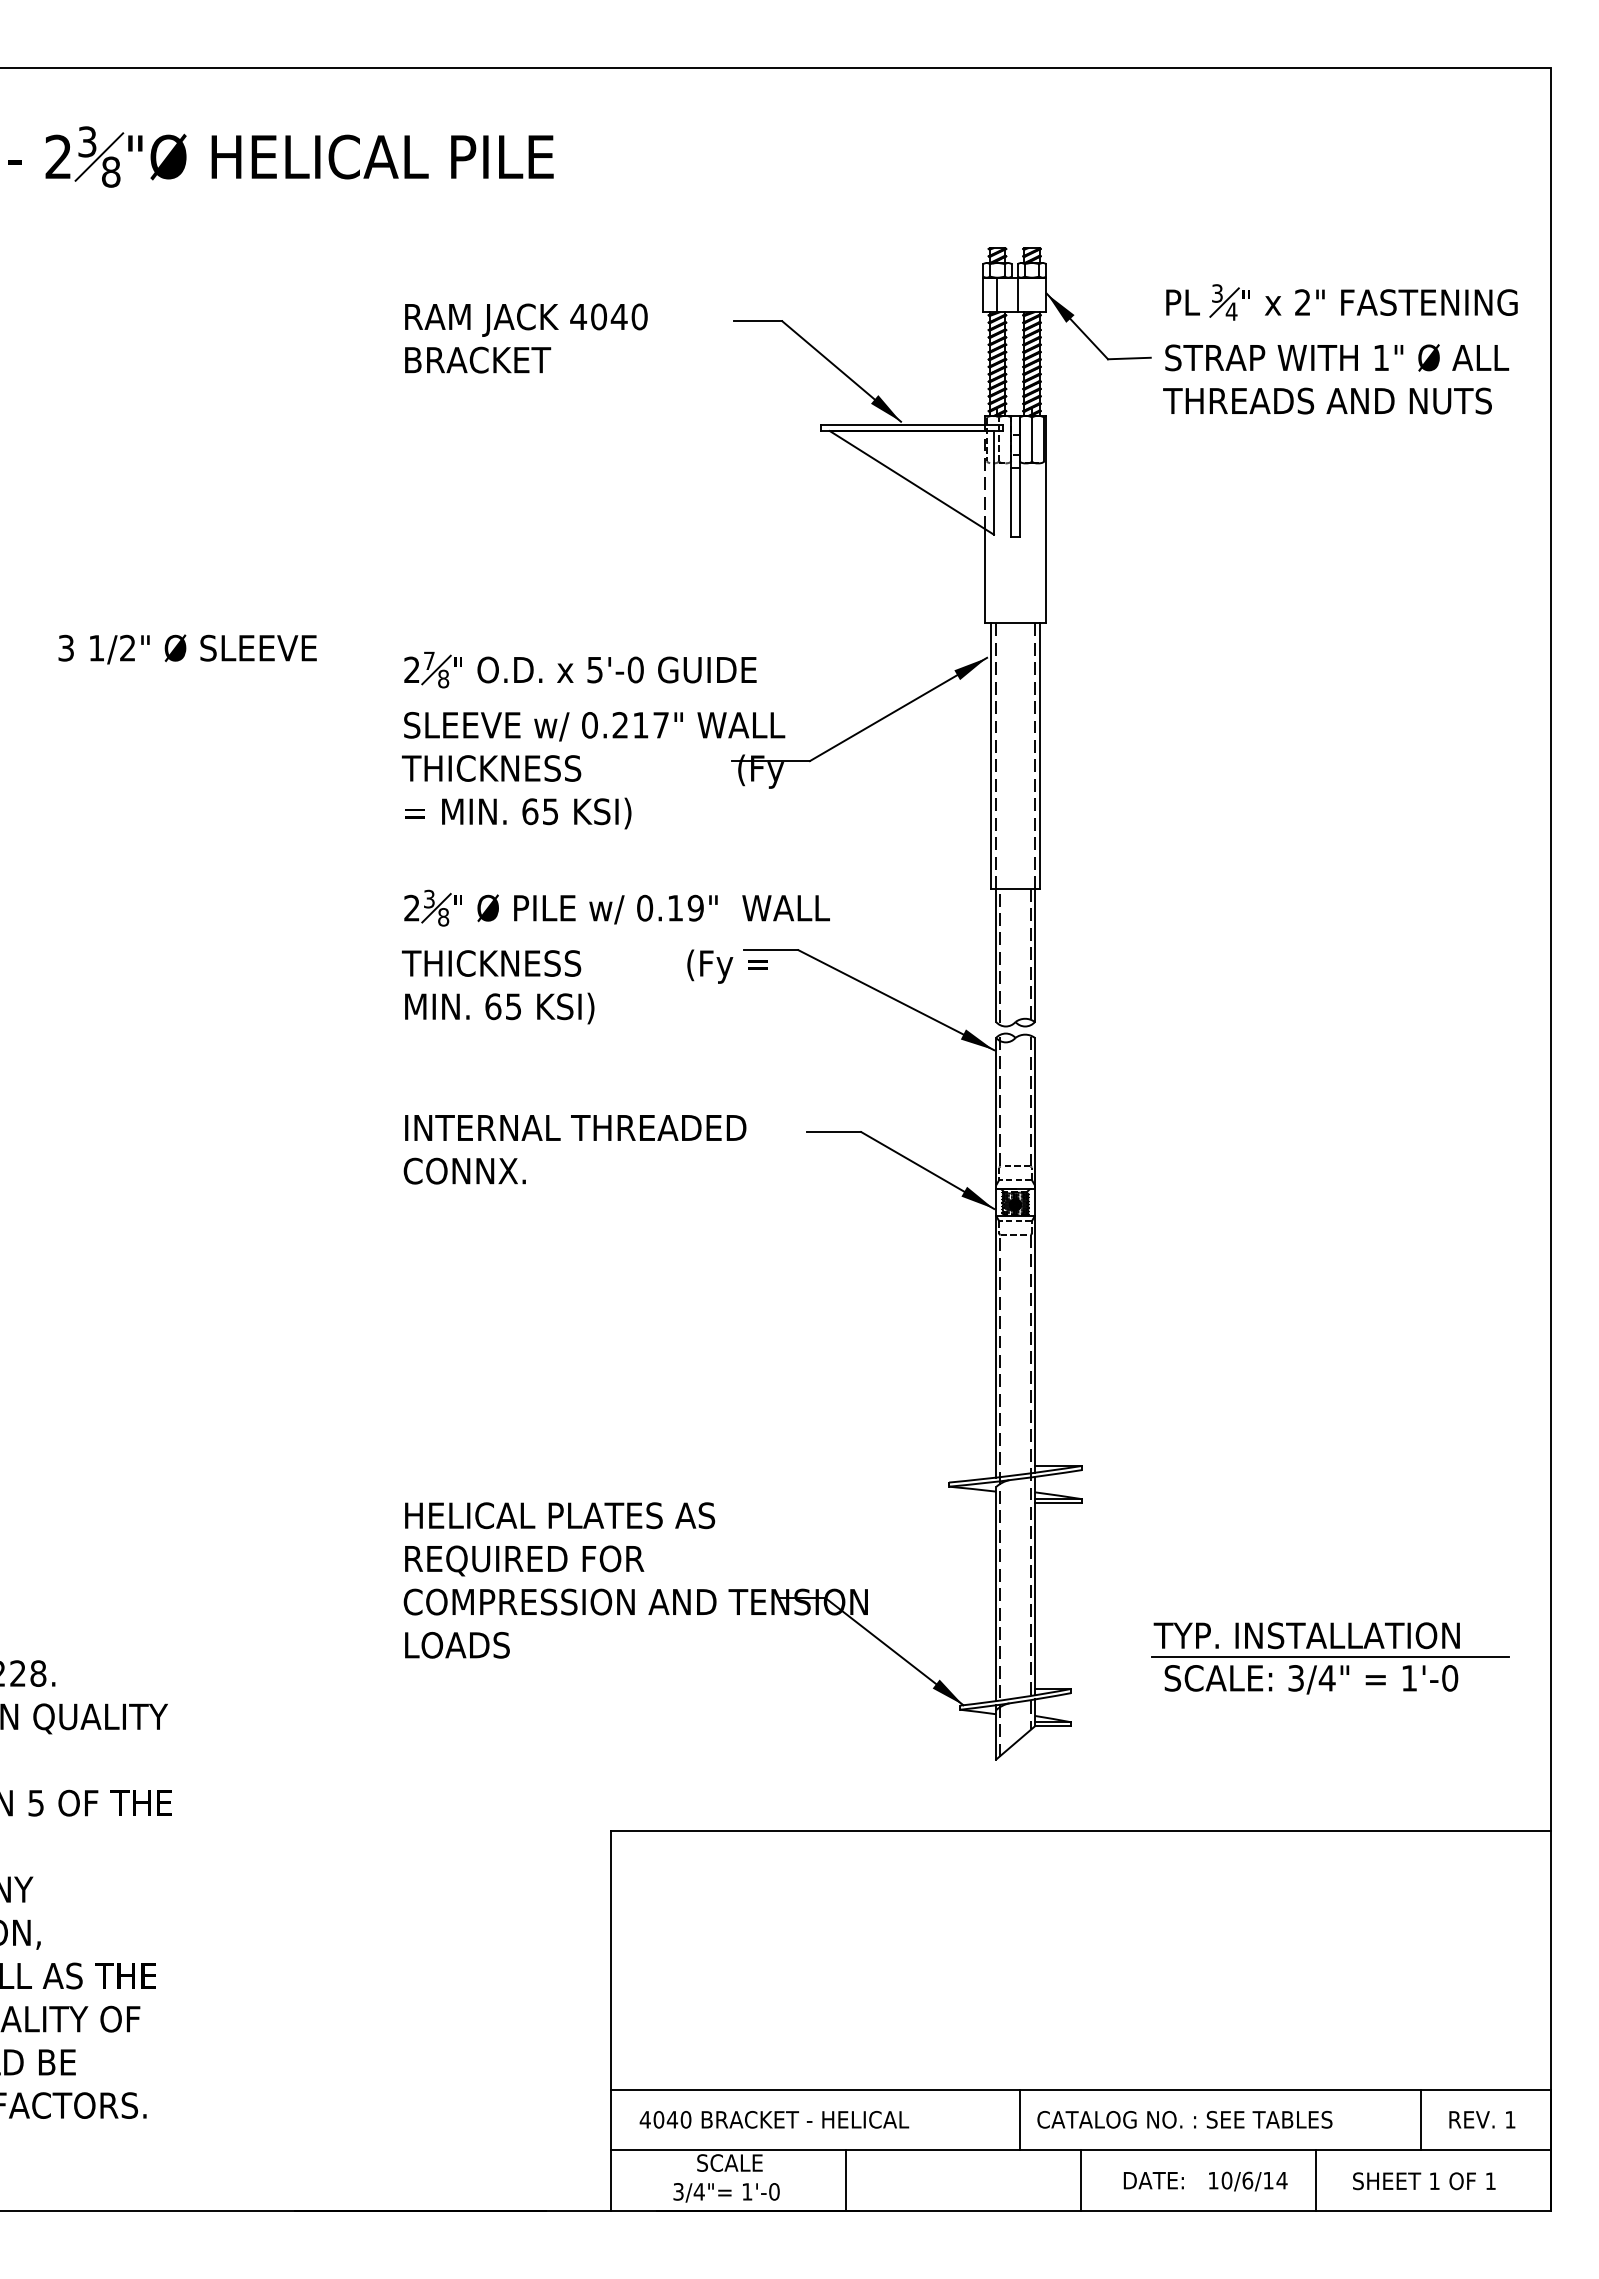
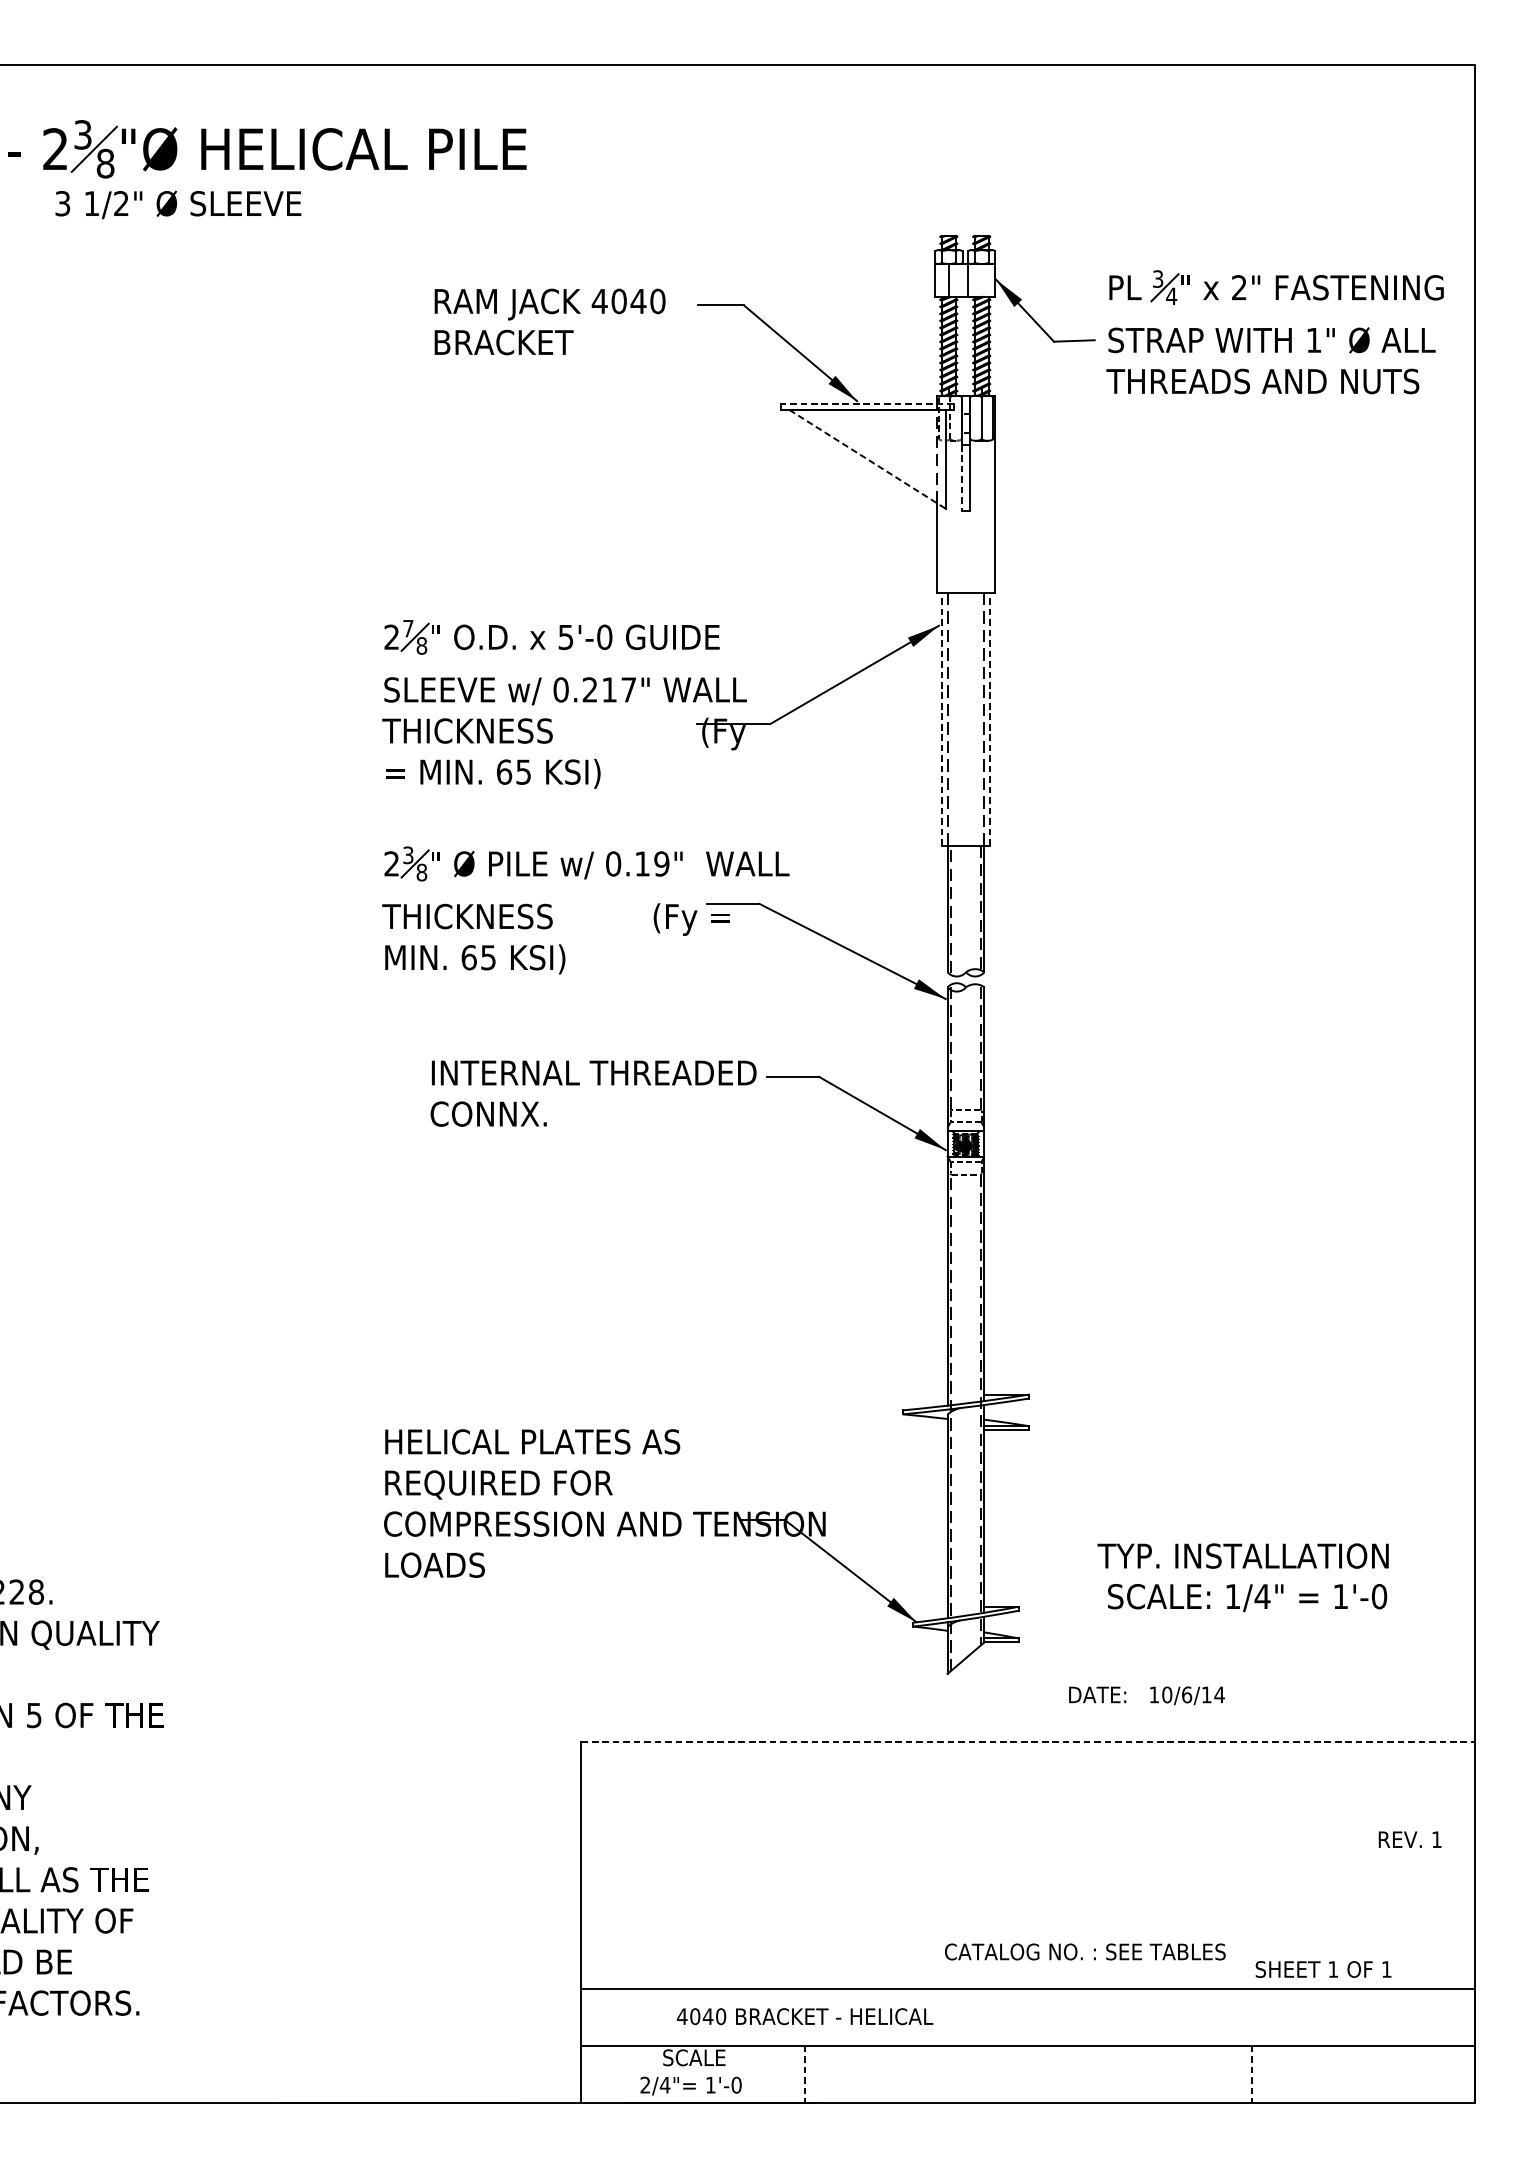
text: (526, 338) -> (550, 321), moved
line: (911, 424) -> (867, 403), solid -> dashed
line: (912, 483) -> (868, 459), solid -> dashed
line: (1011, 502) -> (962, 477), solid -> dashed
text: (187, 649) -> (178, 204), moved
line: (990, 756) -> (942, 719), solid -> dashed
line: (1040, 756) -> (989, 719), solid -> dashed
text: (574, 1149) -> (593, 1093), moved
line: (1330, 1656) -> (1265, 1575), removed
text: (1295, 1678) -> (1232, 1596), 3/4" -> 1/4"
line: (1080, 1830) -> (1027, 1741), solid -> dashed
text: (774, 2119) -> (805, 2016), moved
text: (1184, 2119) -> (1084, 1951), moved
text: (1482, 2119) -> (1410, 1839), moved
line: (1019, 2120) -> (969, 2017), removed
line: (1421, 2120) -> (1352, 2017), removed
line: (1080, 2180) -> (1027, 2074), removed
line: (846, 2181) -> (805, 2075), solid -> dashed
text: (1205, 2181) -> (1146, 1695), moved
line: (1315, 2181) -> (1251, 2075), solid -> dashed
text: (1424, 2181) -> (1323, 1969), moved
text: (678, 2191) -> (645, 2084), 3/4"= -> 2/4"=

